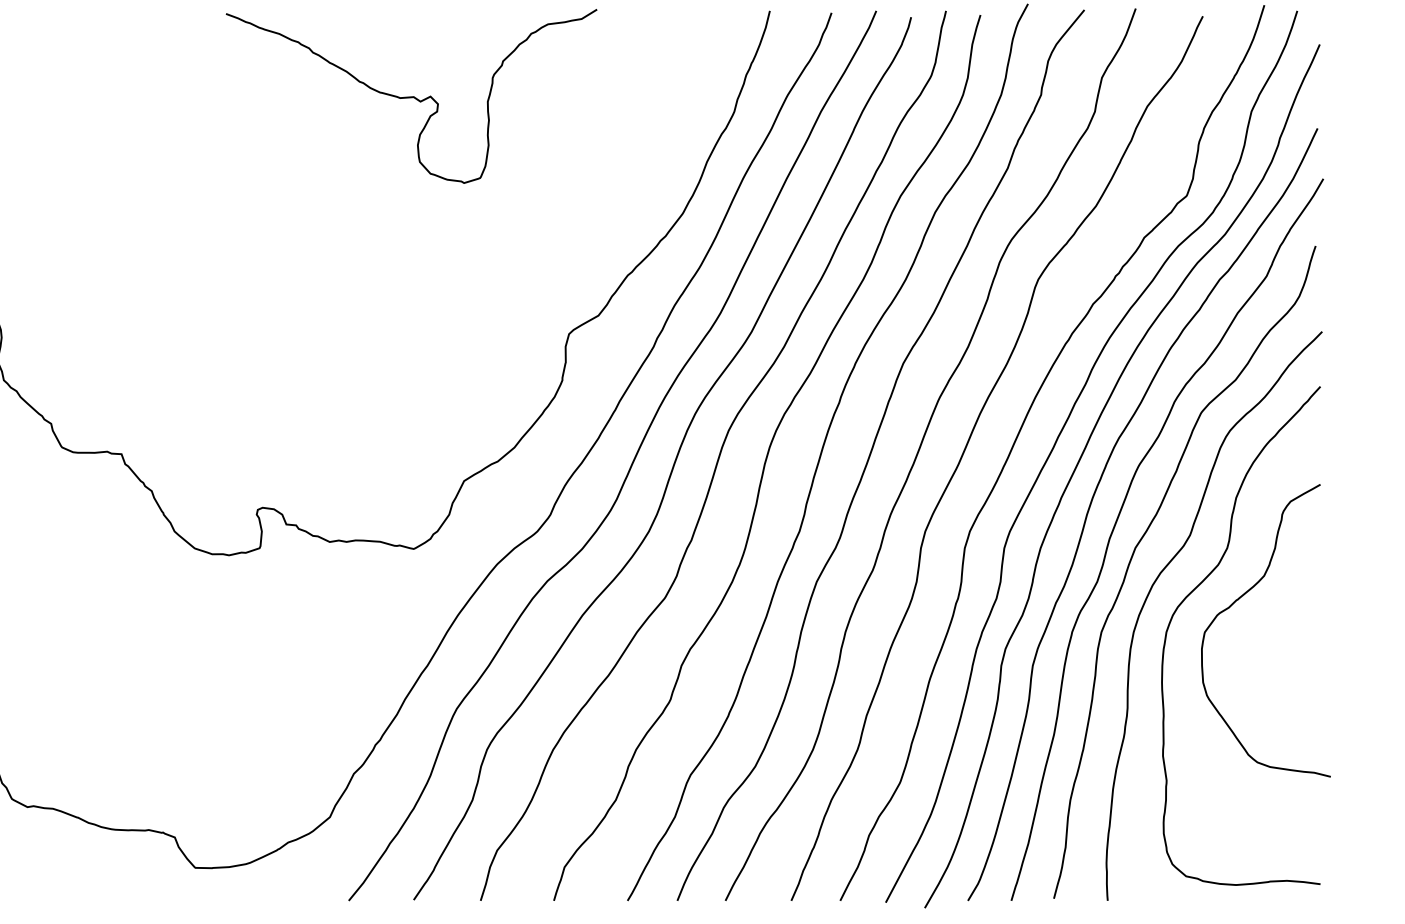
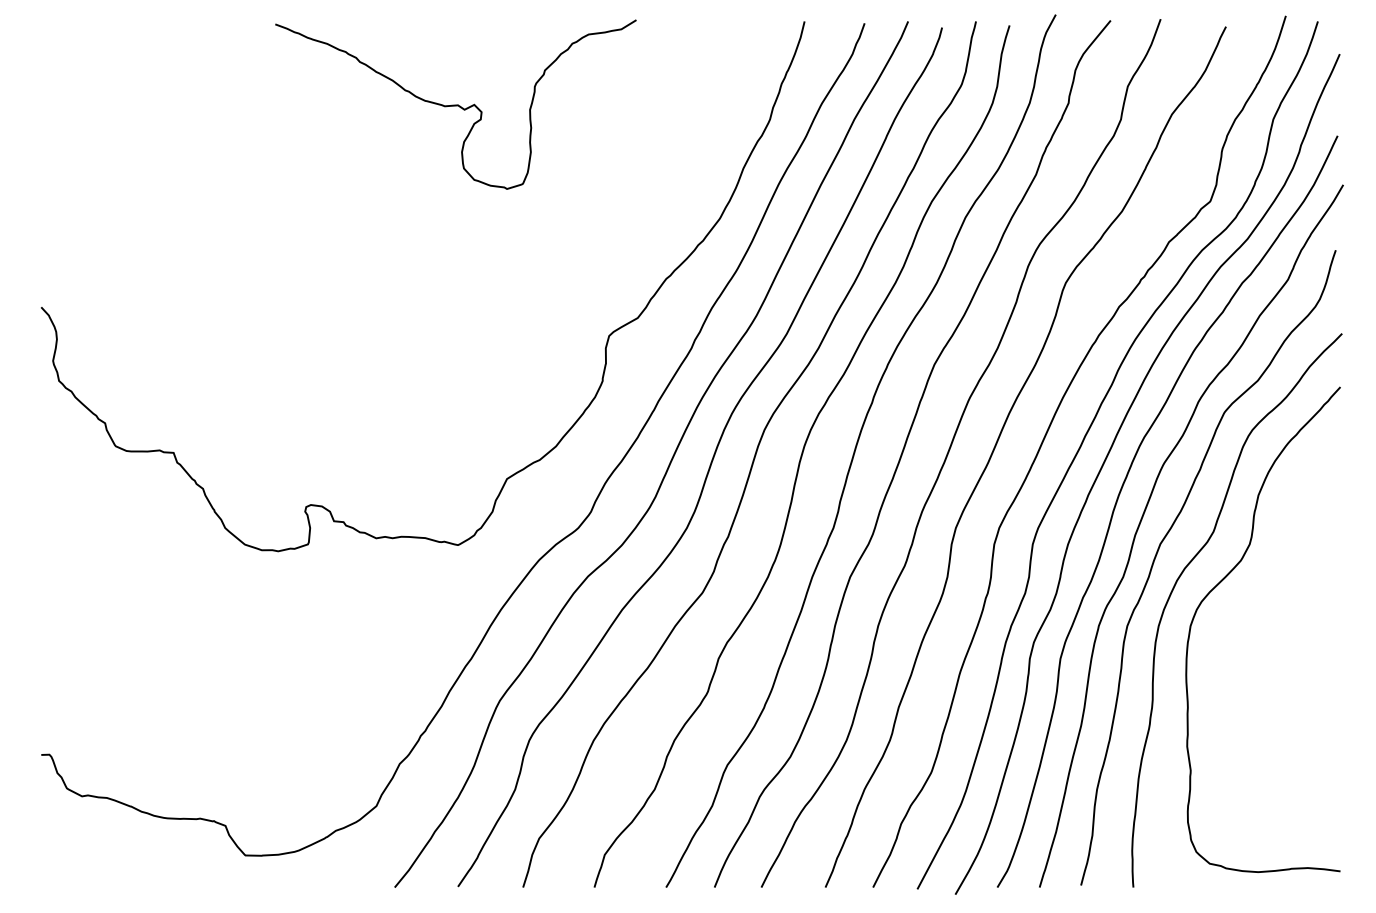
curve: (1238, 600) -> (1260, 595), removed

